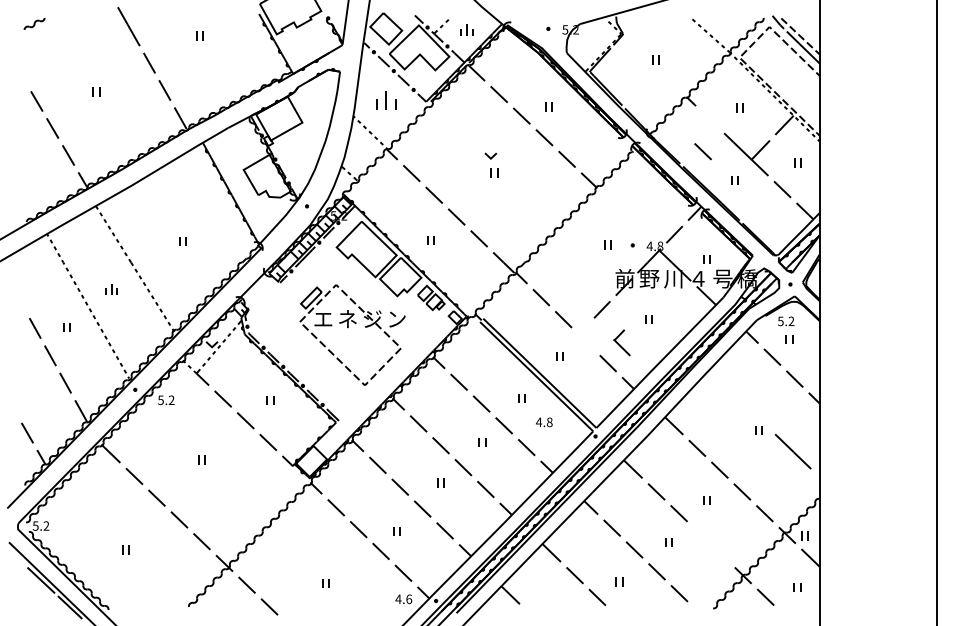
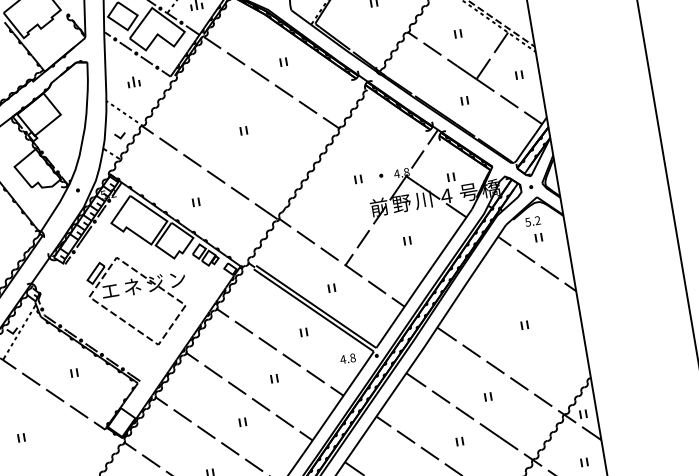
part: (385, 100) -> (133, 81), size x0.62
line: (702, 151) -> (431, 49), moved
part: (490, 155) -> (119, 135), moved
part: (621, 342) -> (352, 266), moved
text: (544, 422) -> (348, 358), moved
line: (792, 451) -> (498, 436), moved

